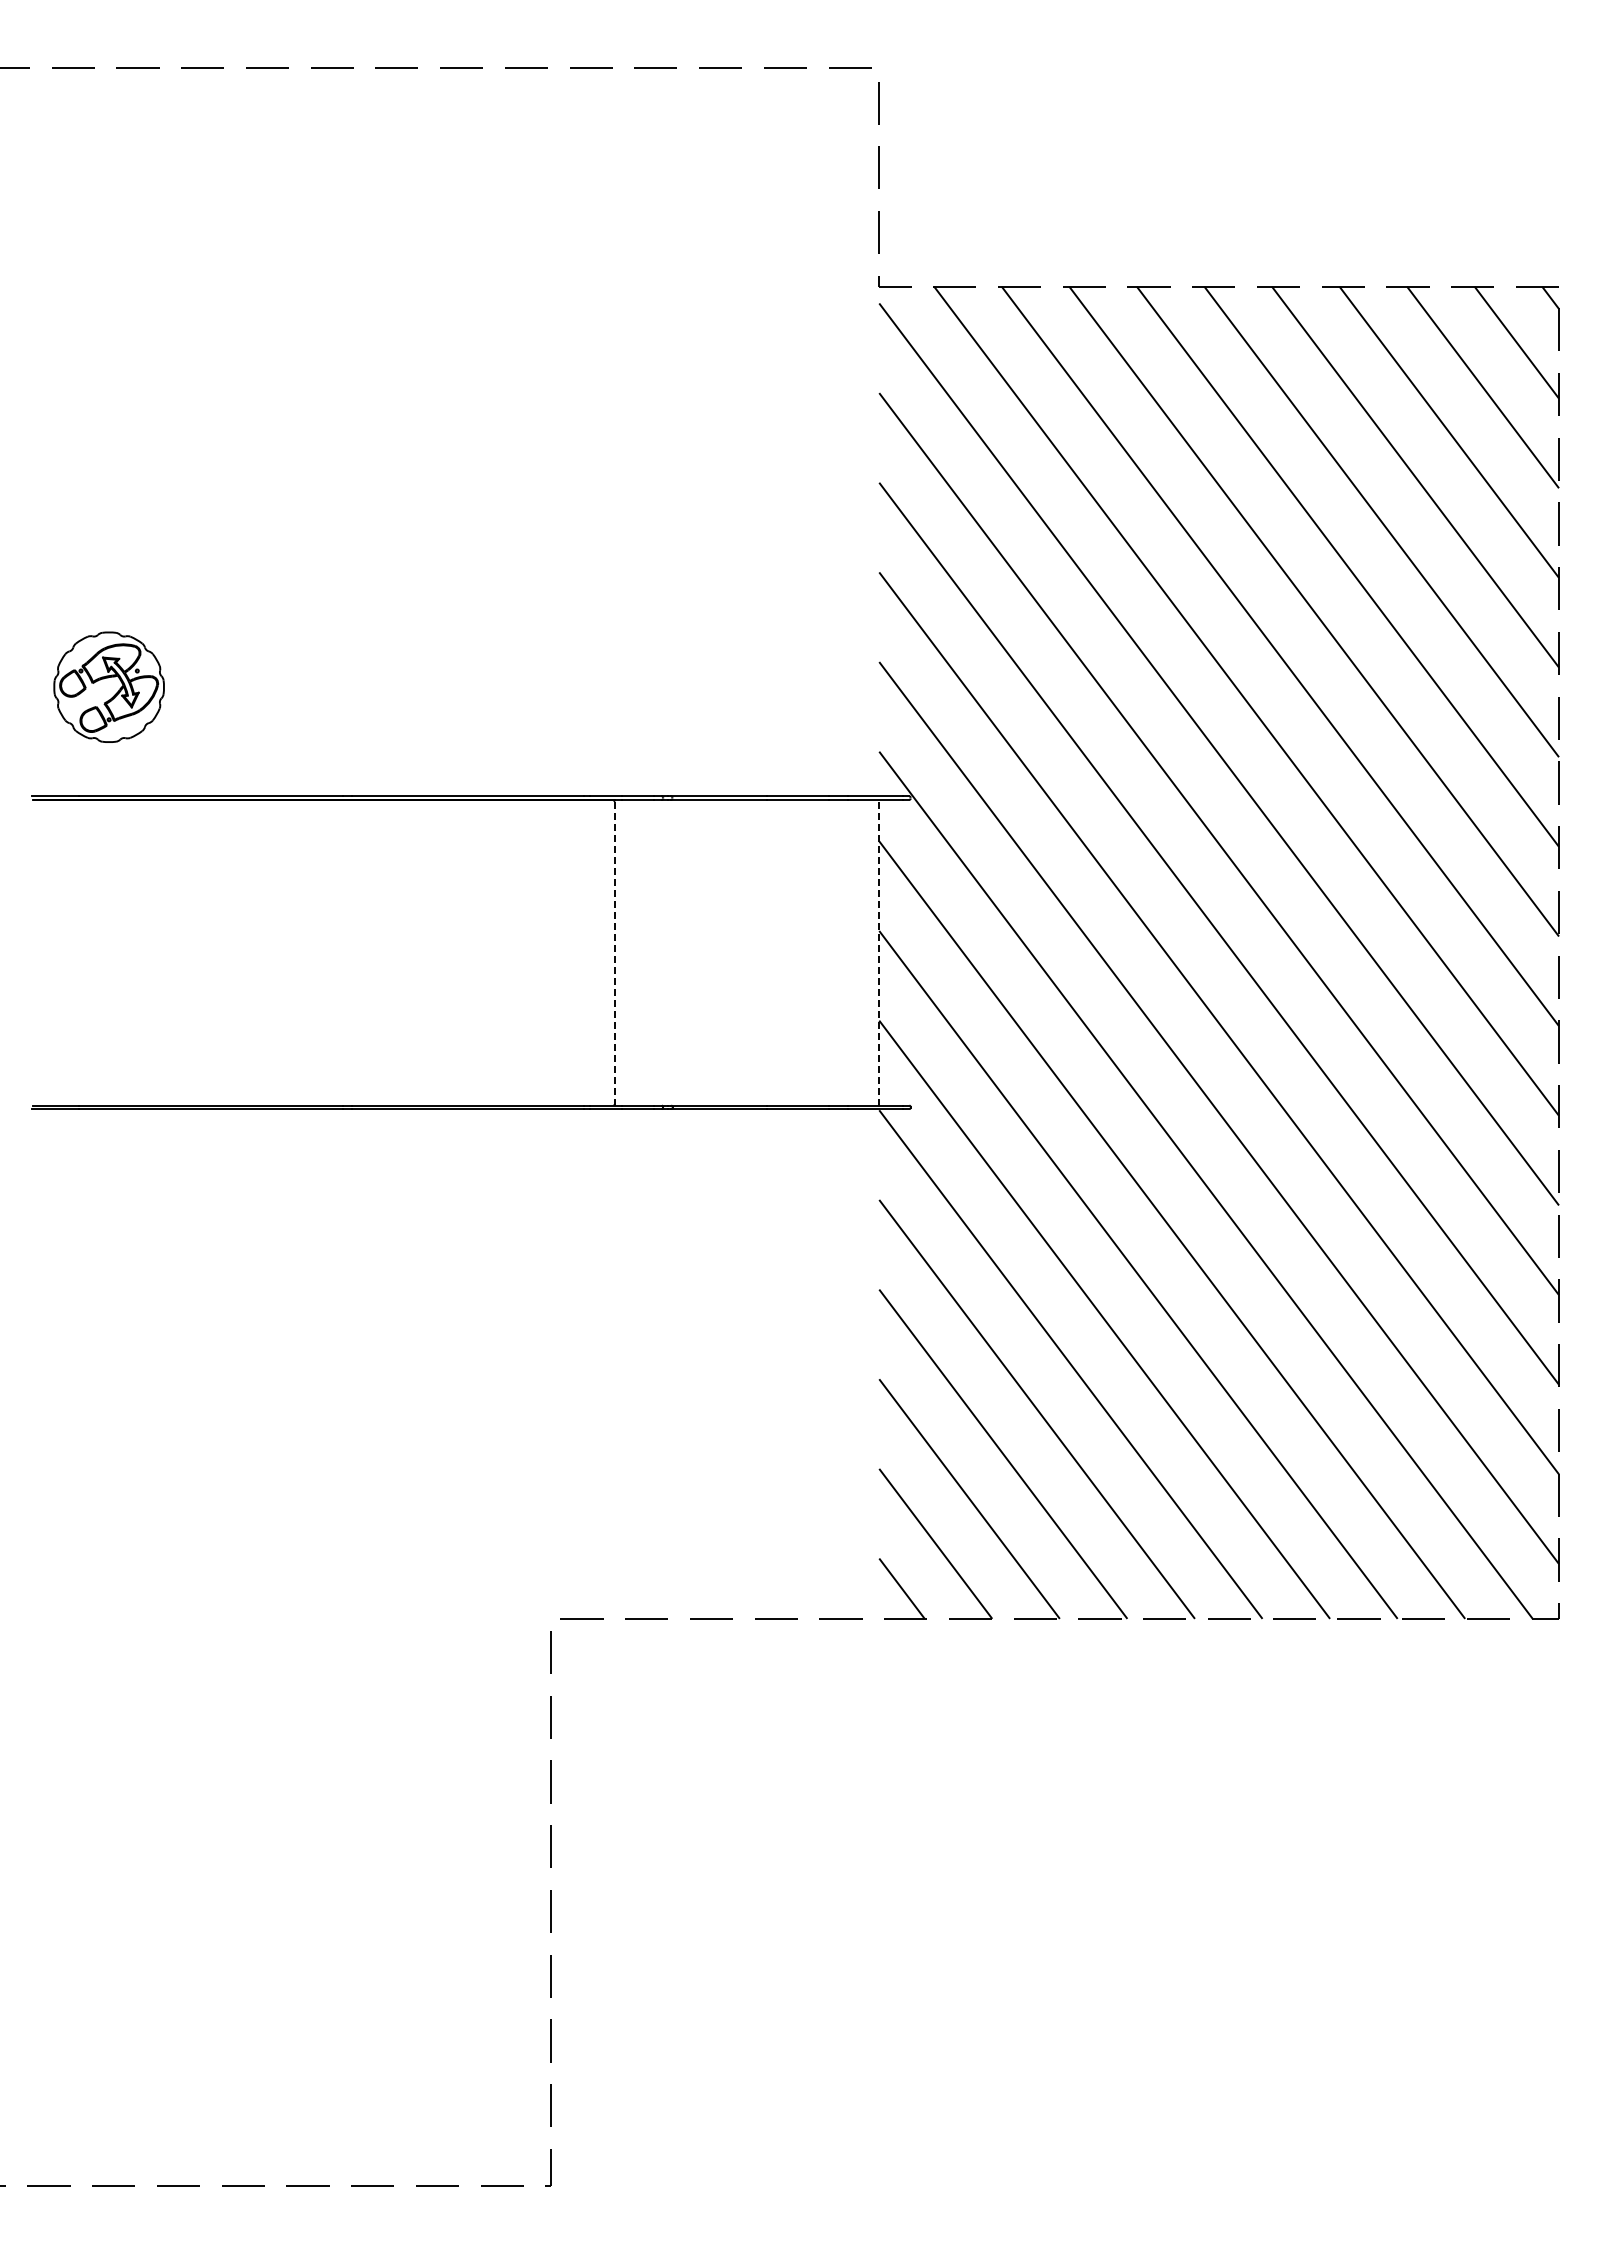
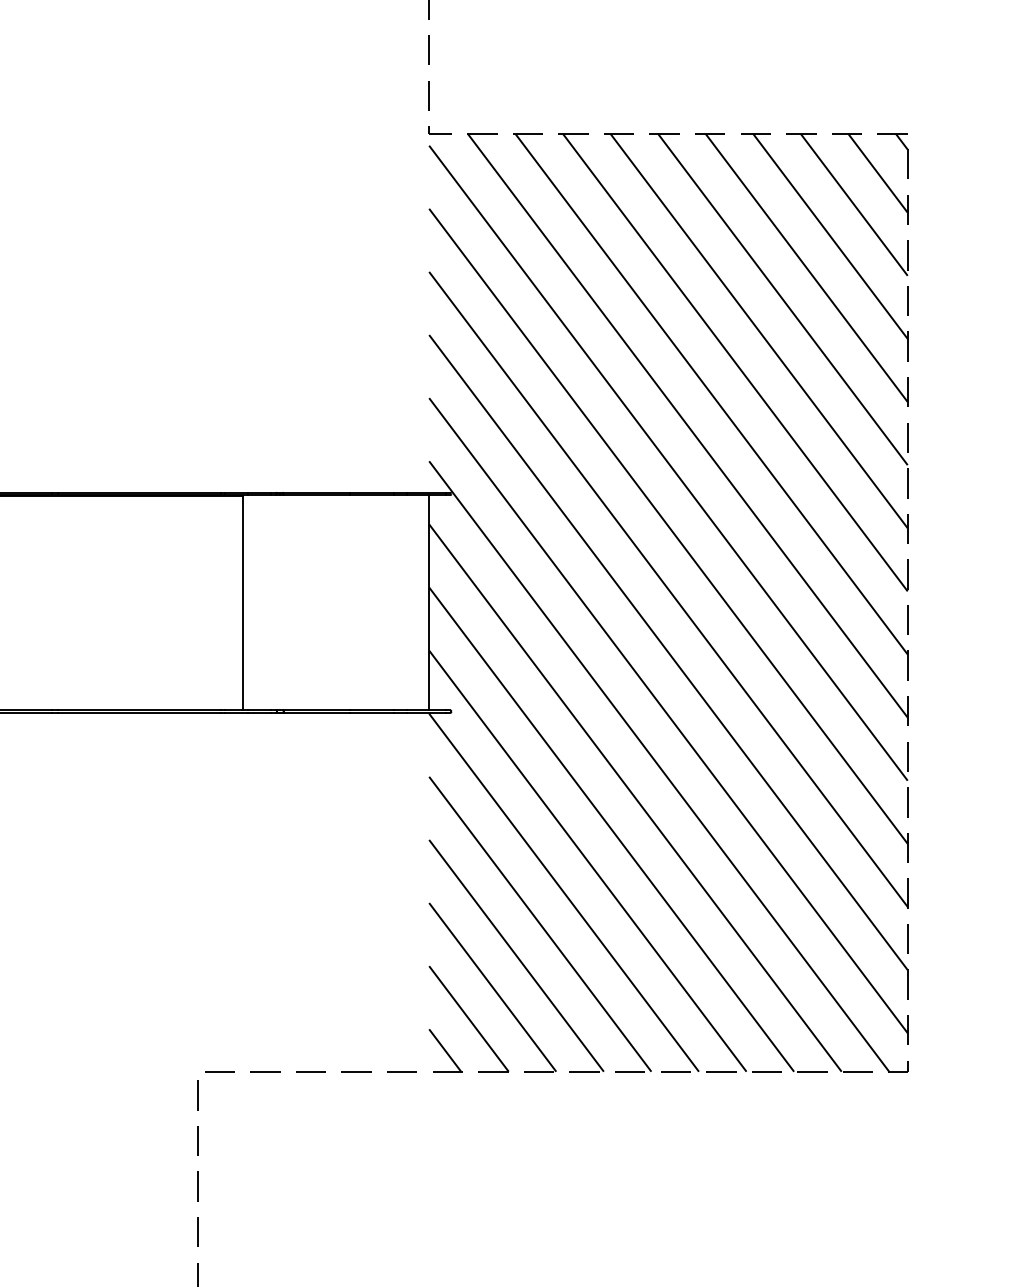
line: (879, 952) -> (429, 602), dashed -> solid
line: (614, 953) -> (242, 603), dashed -> solid

